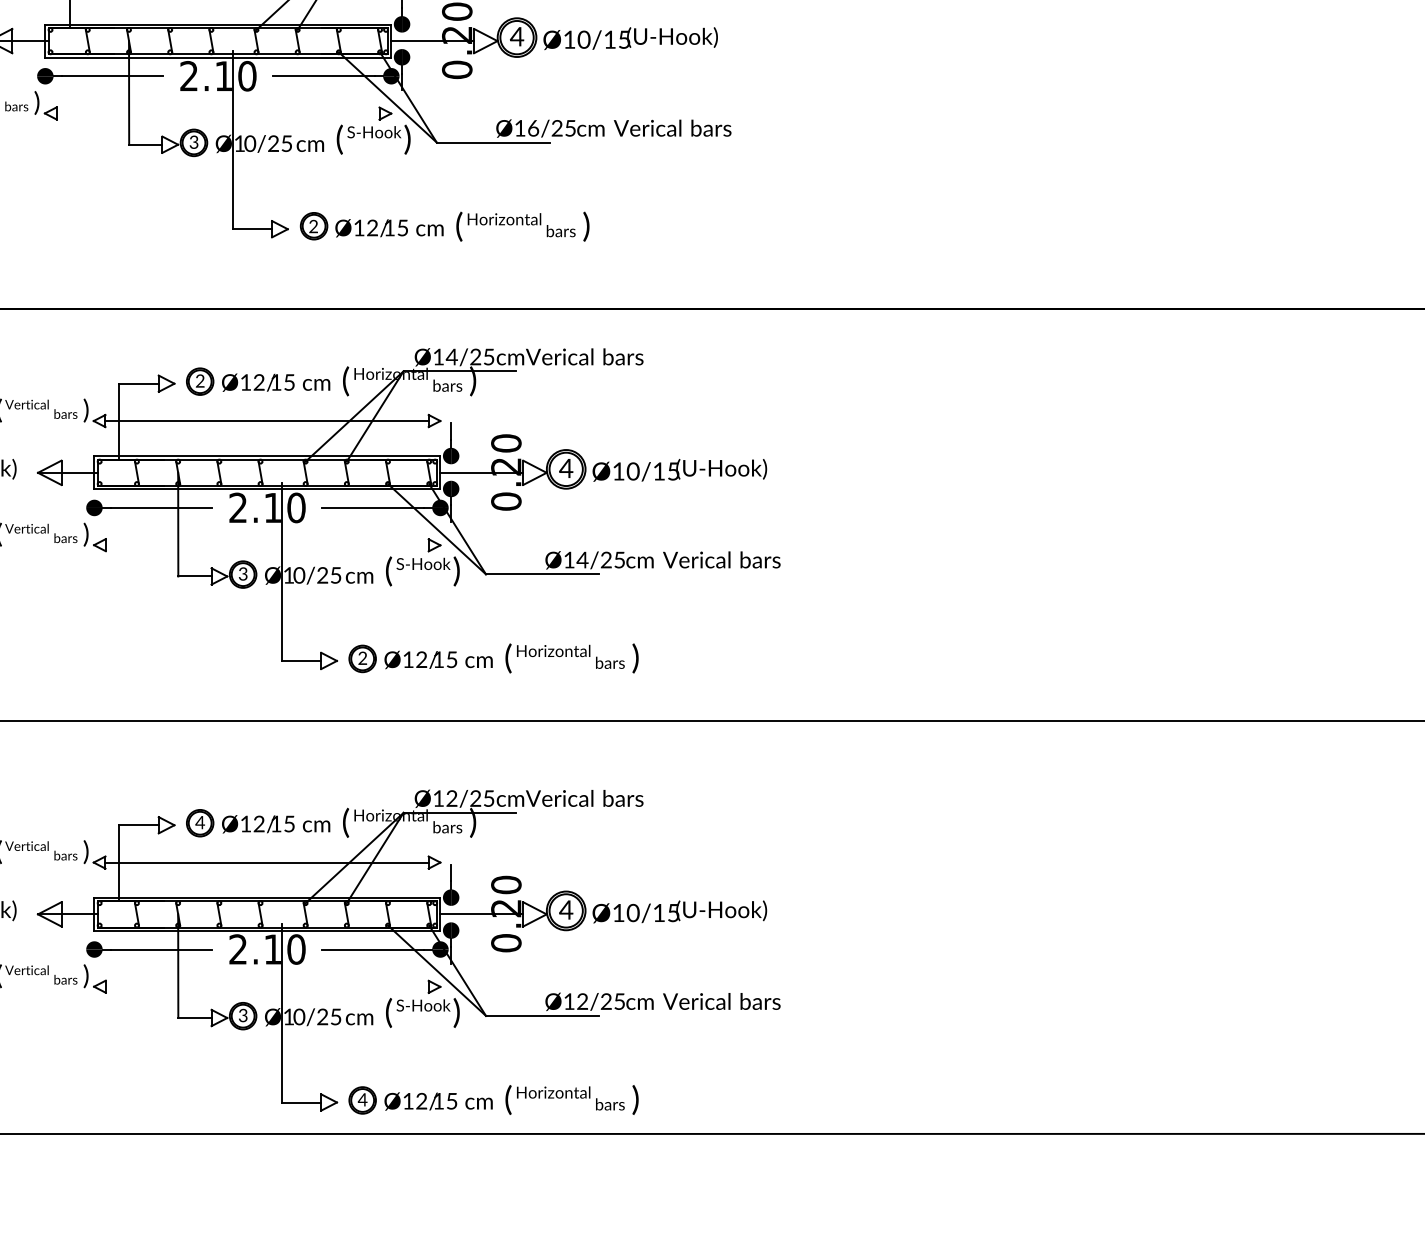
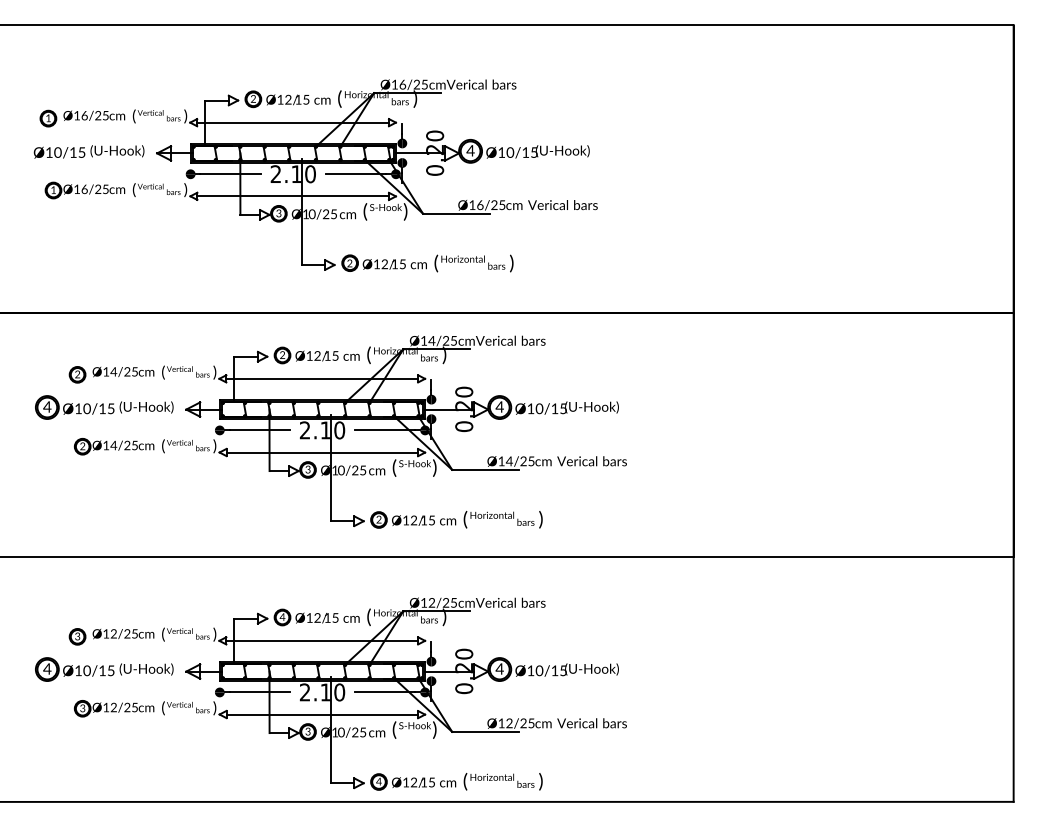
line: (216, 113) -> (292, 196), added
line: (267, 545) -> (322, 452), added
line: (267, 986) -> (322, 714), added

